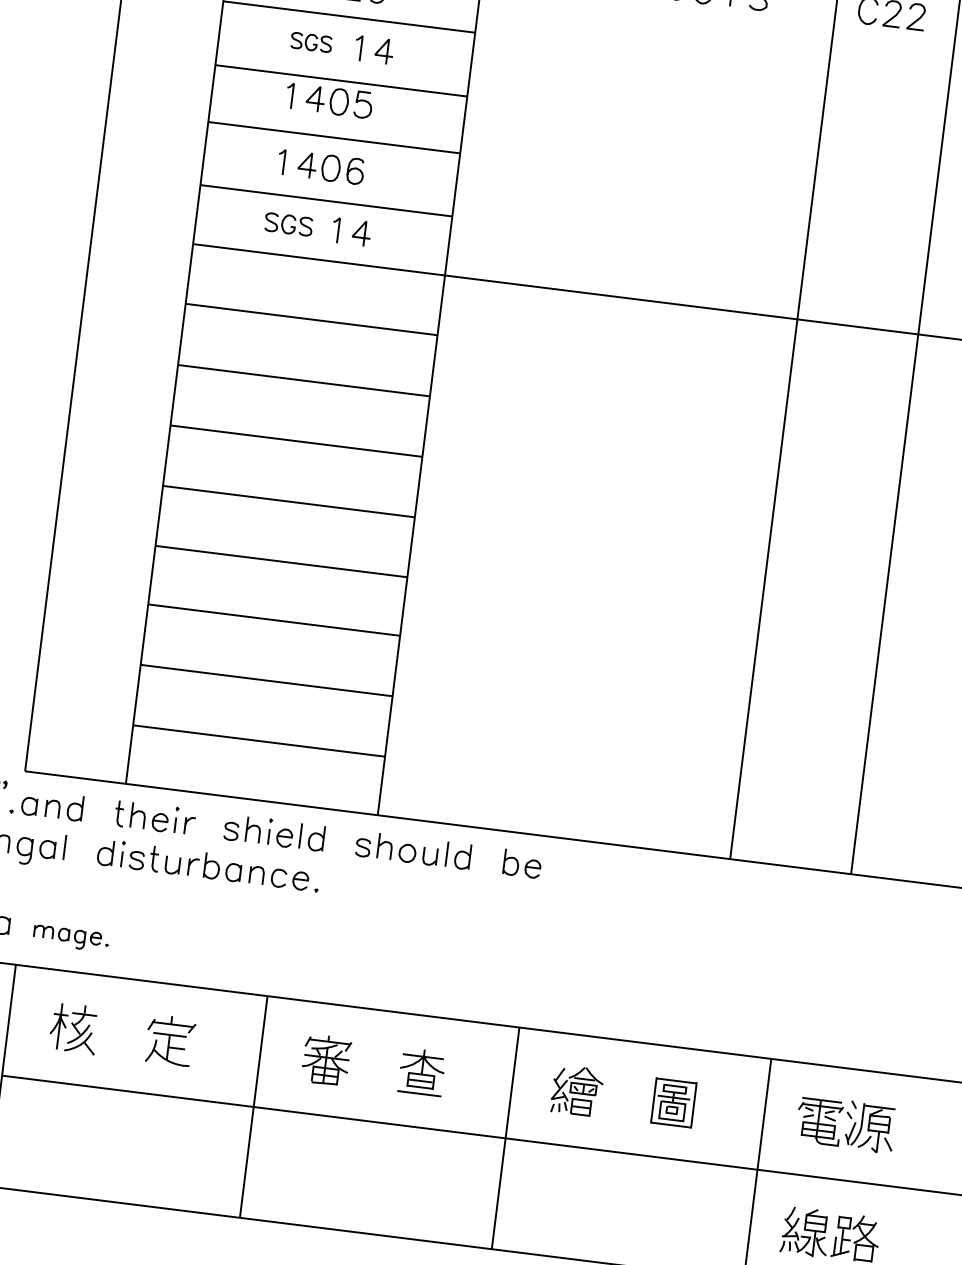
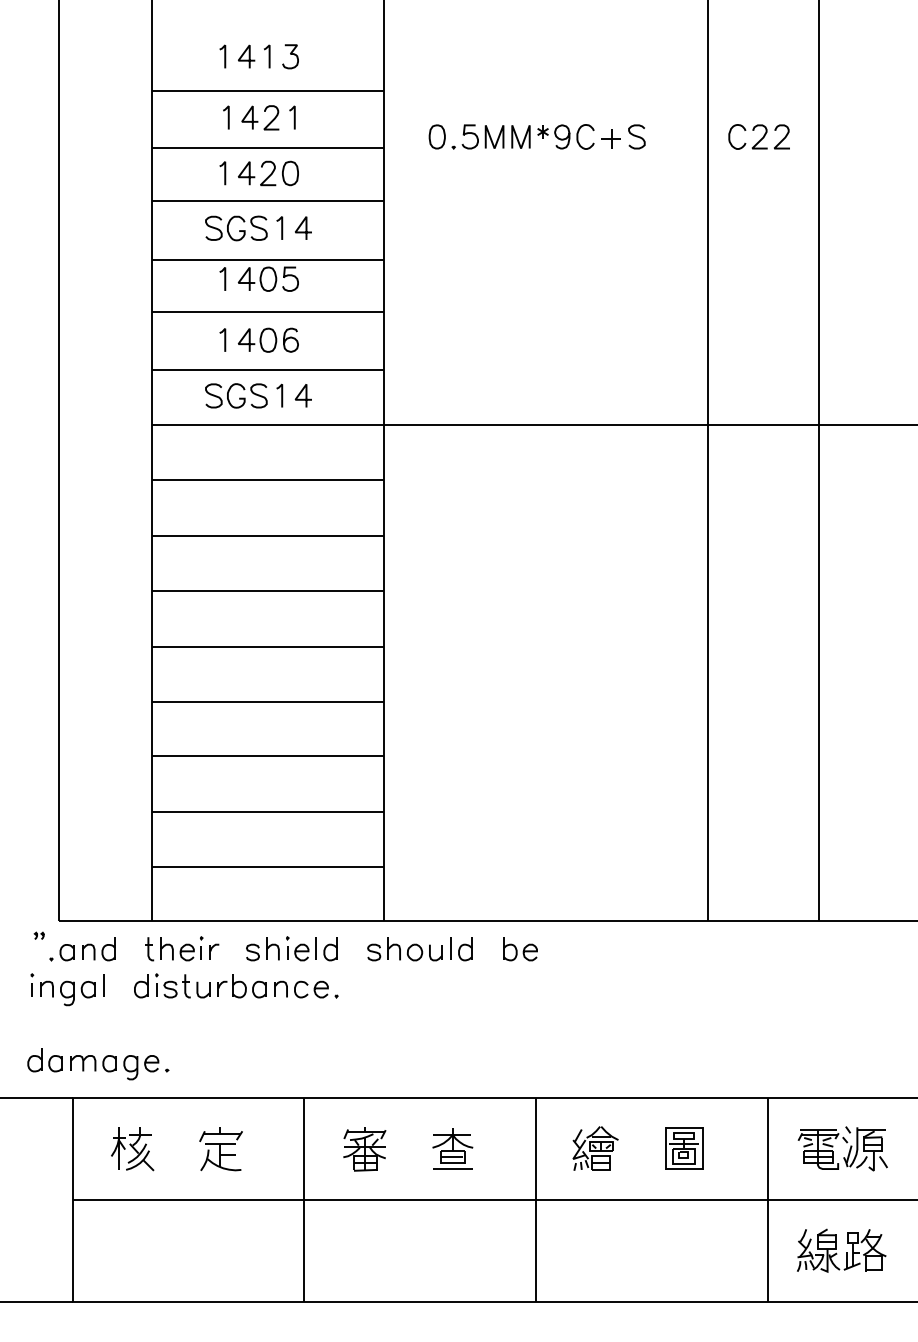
part: (311, 42) -> (236, 228), size x1.67
part: (288, 224) -> (236, 395), size x1.43
part: (70, 938) -> (119, 1067), size x1.43

